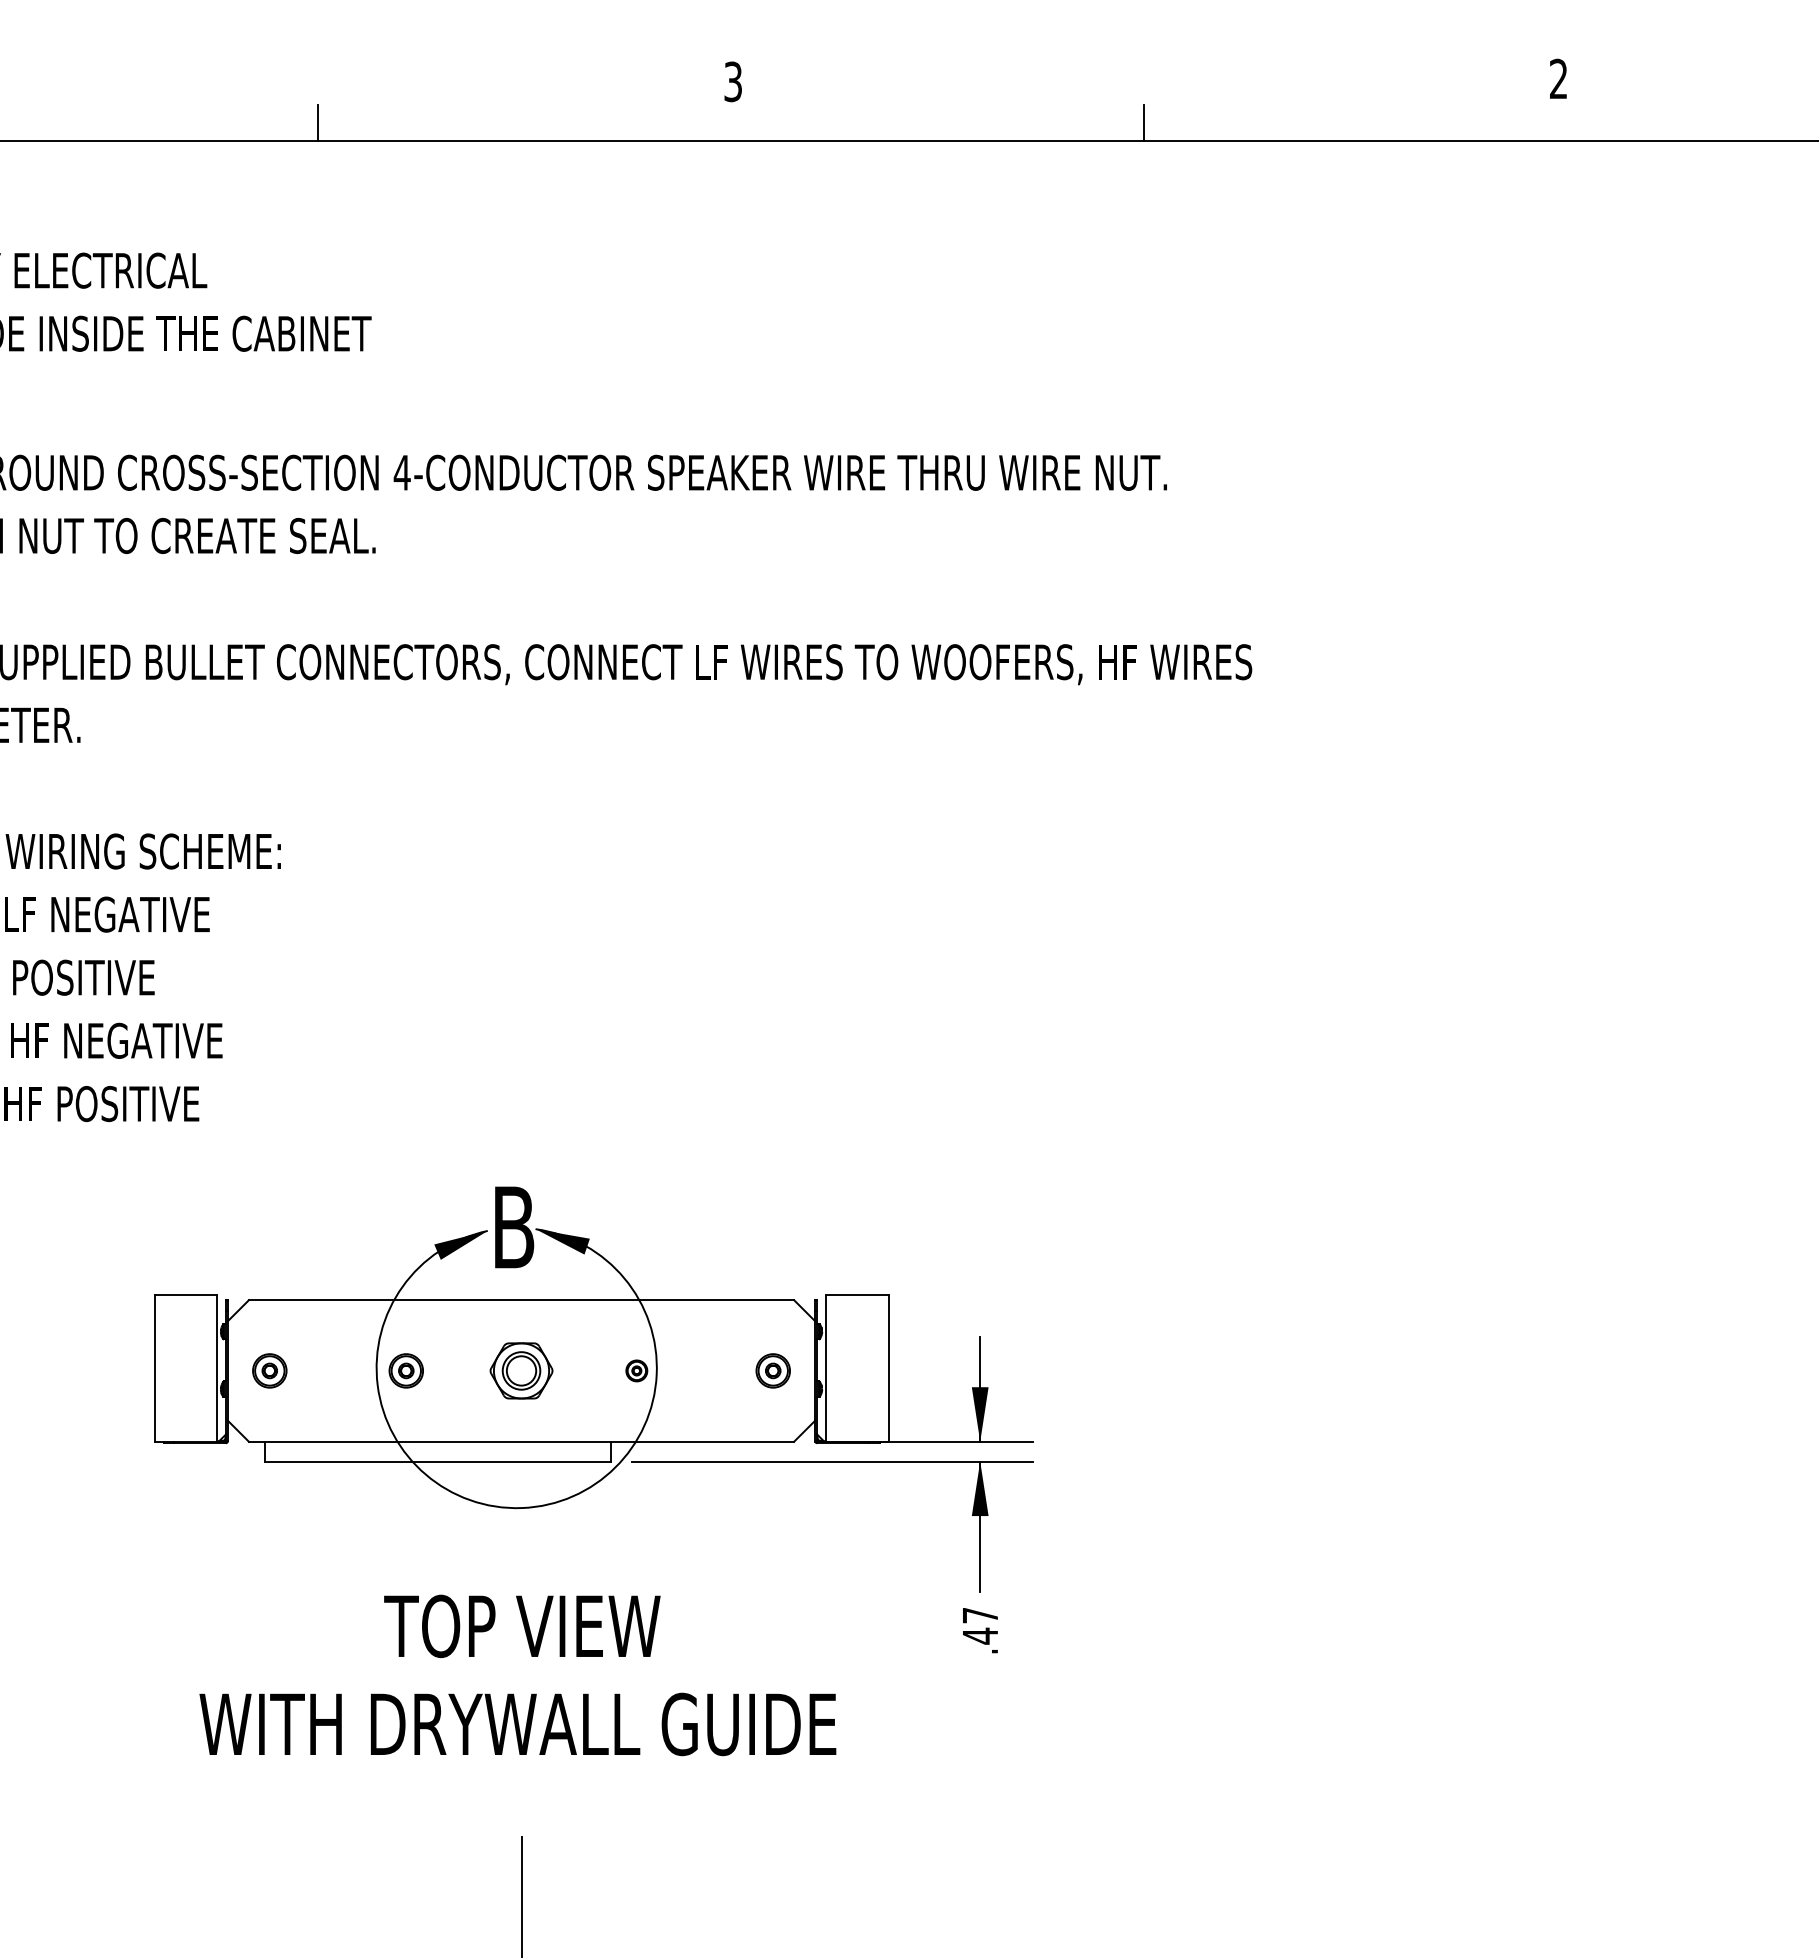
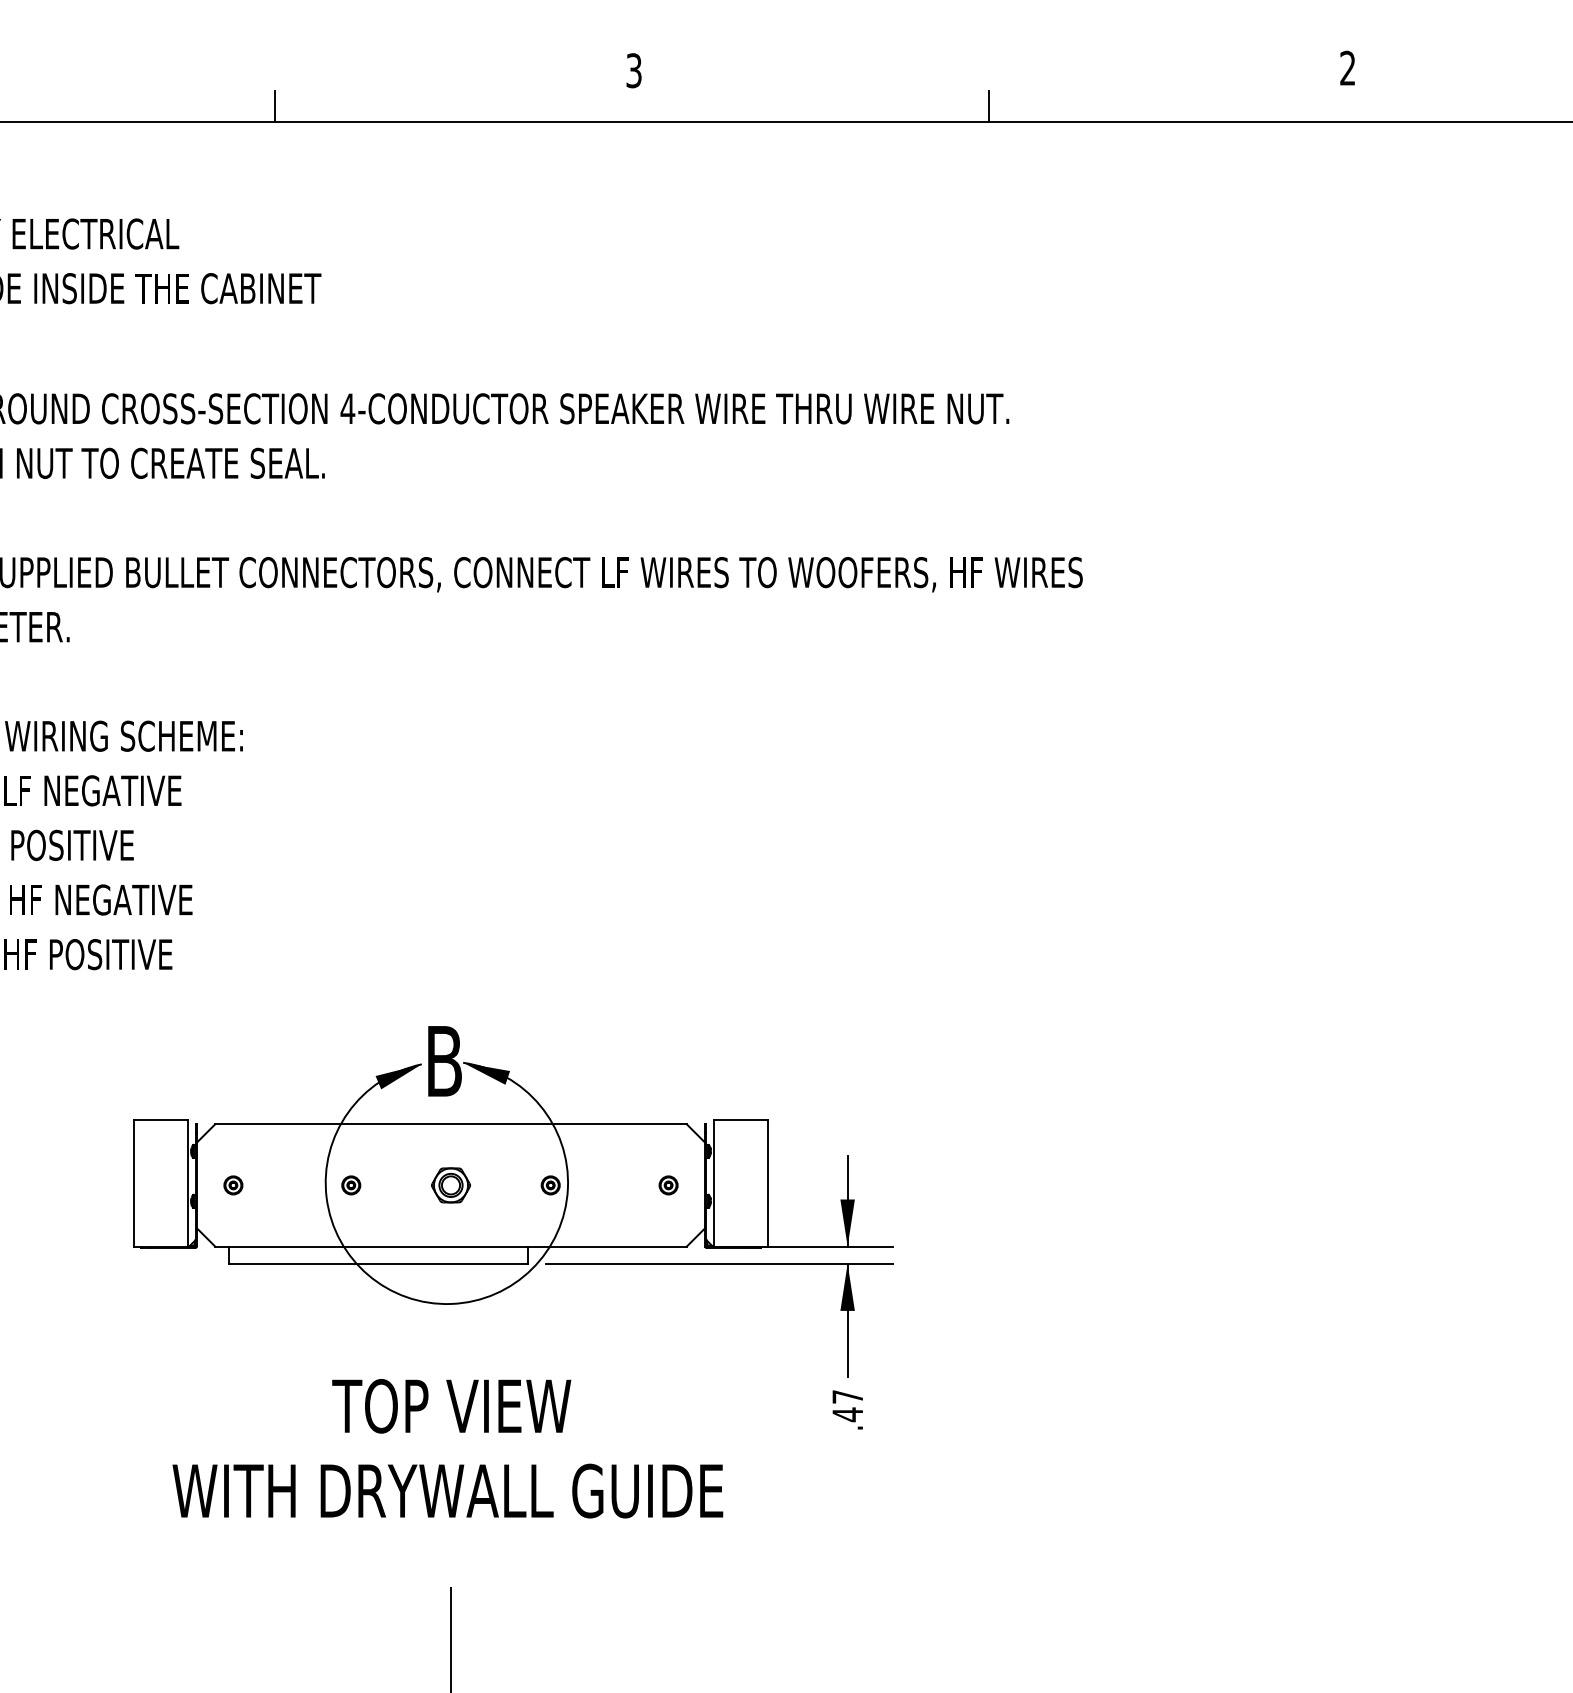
part: (269, 1370) -> (233, 1185), size x0.62
part: (405, 1370) -> (350, 1185), size x0.62
part: (521, 1370) -> (450, 1185), size x0.71
part: (772, 1370) -> (668, 1185), size x0.62

